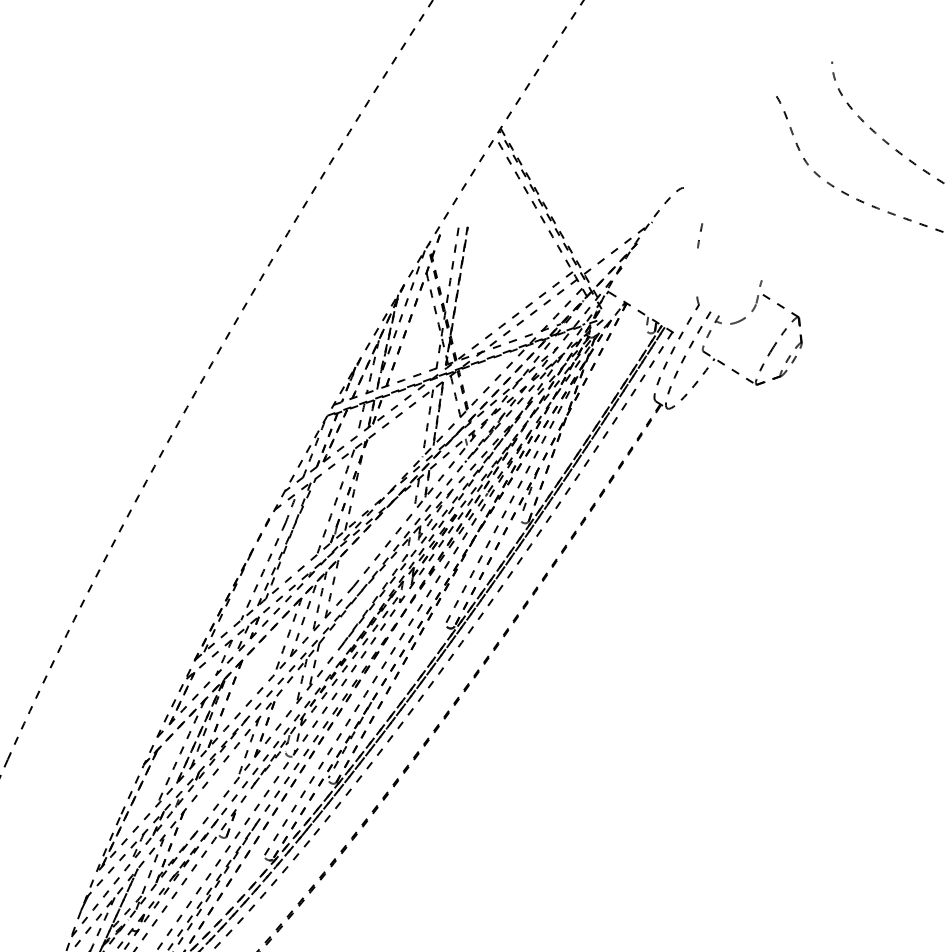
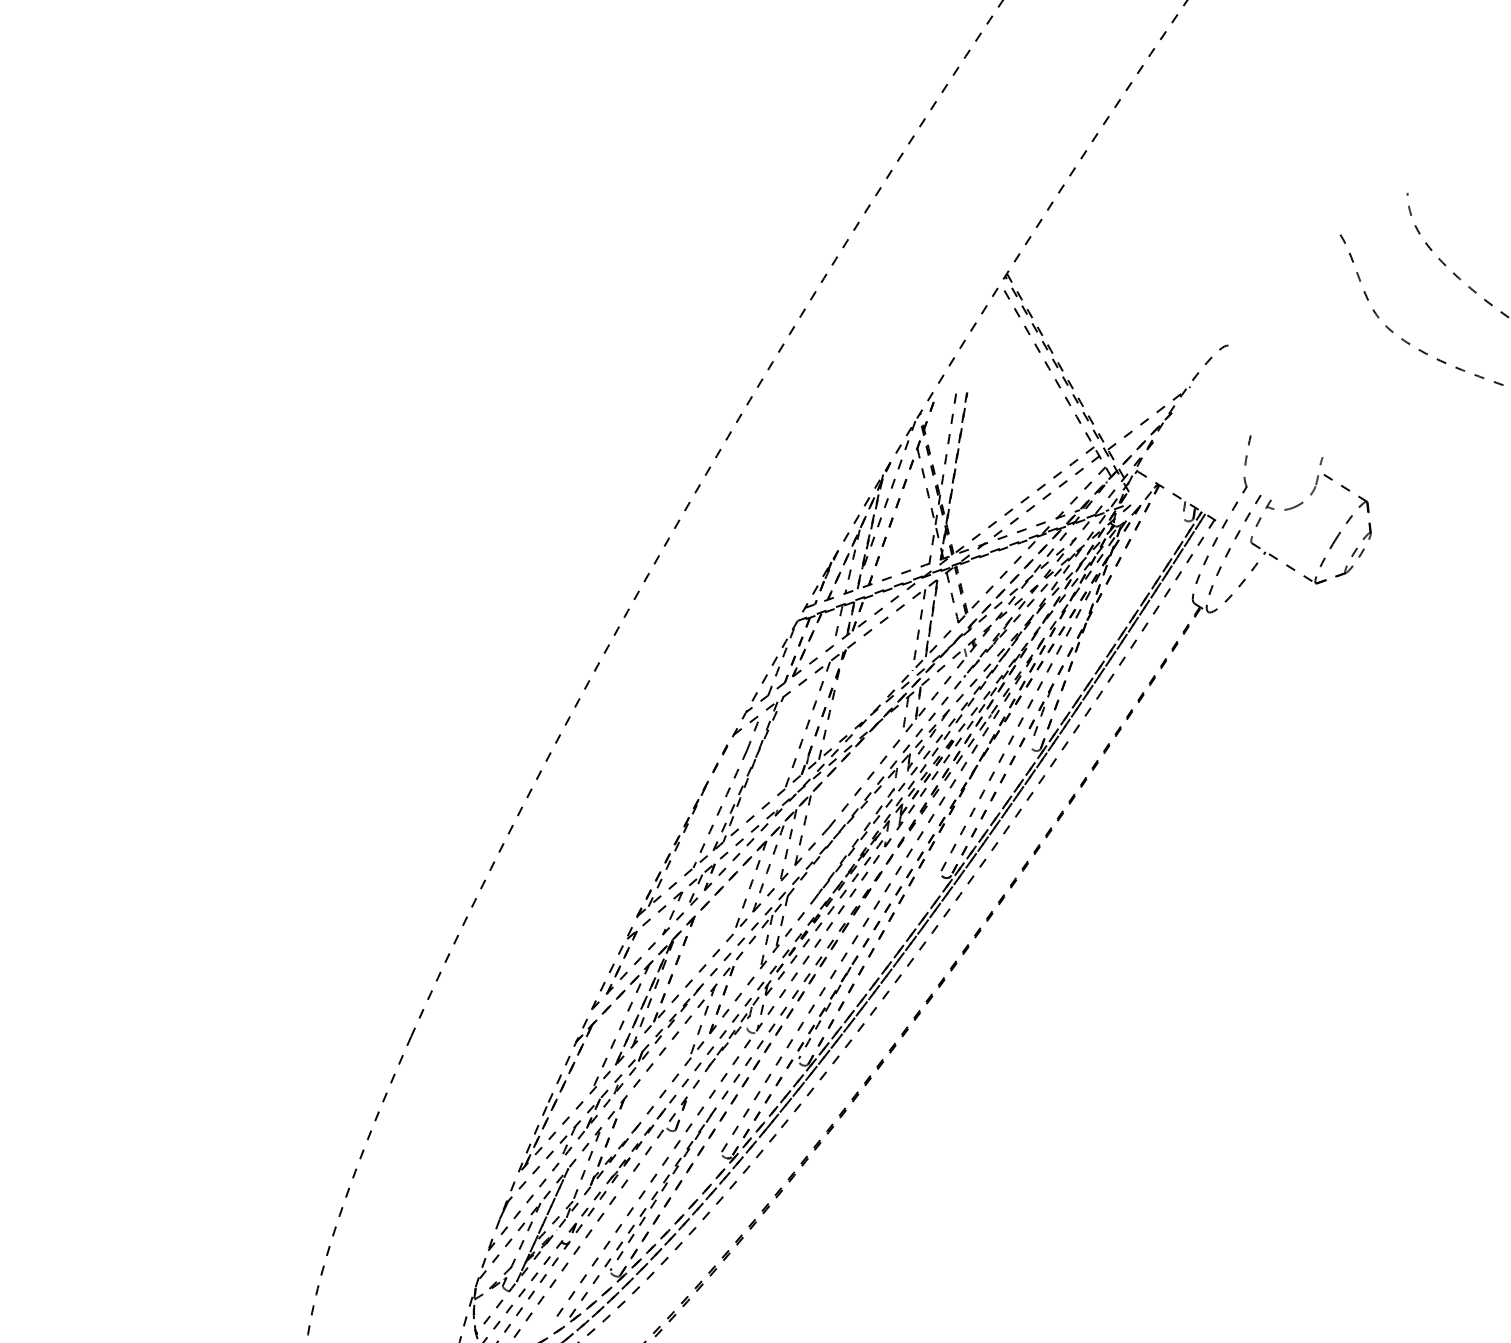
curve: (699, 240) -> (1247, 455), moved

